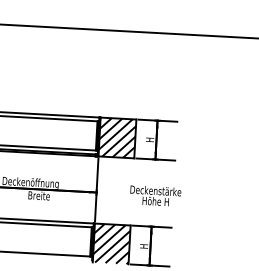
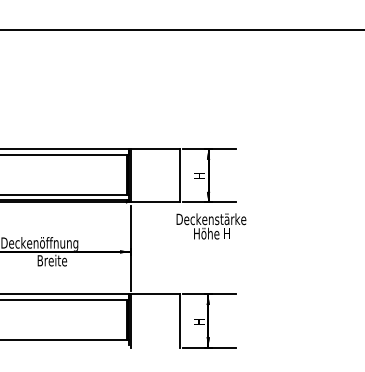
hatch: (117, 137) -> (154, 175), removed
text: (155, 196) -> (211, 226), moved
hatch: (111, 243) -> (154, 320), removed

